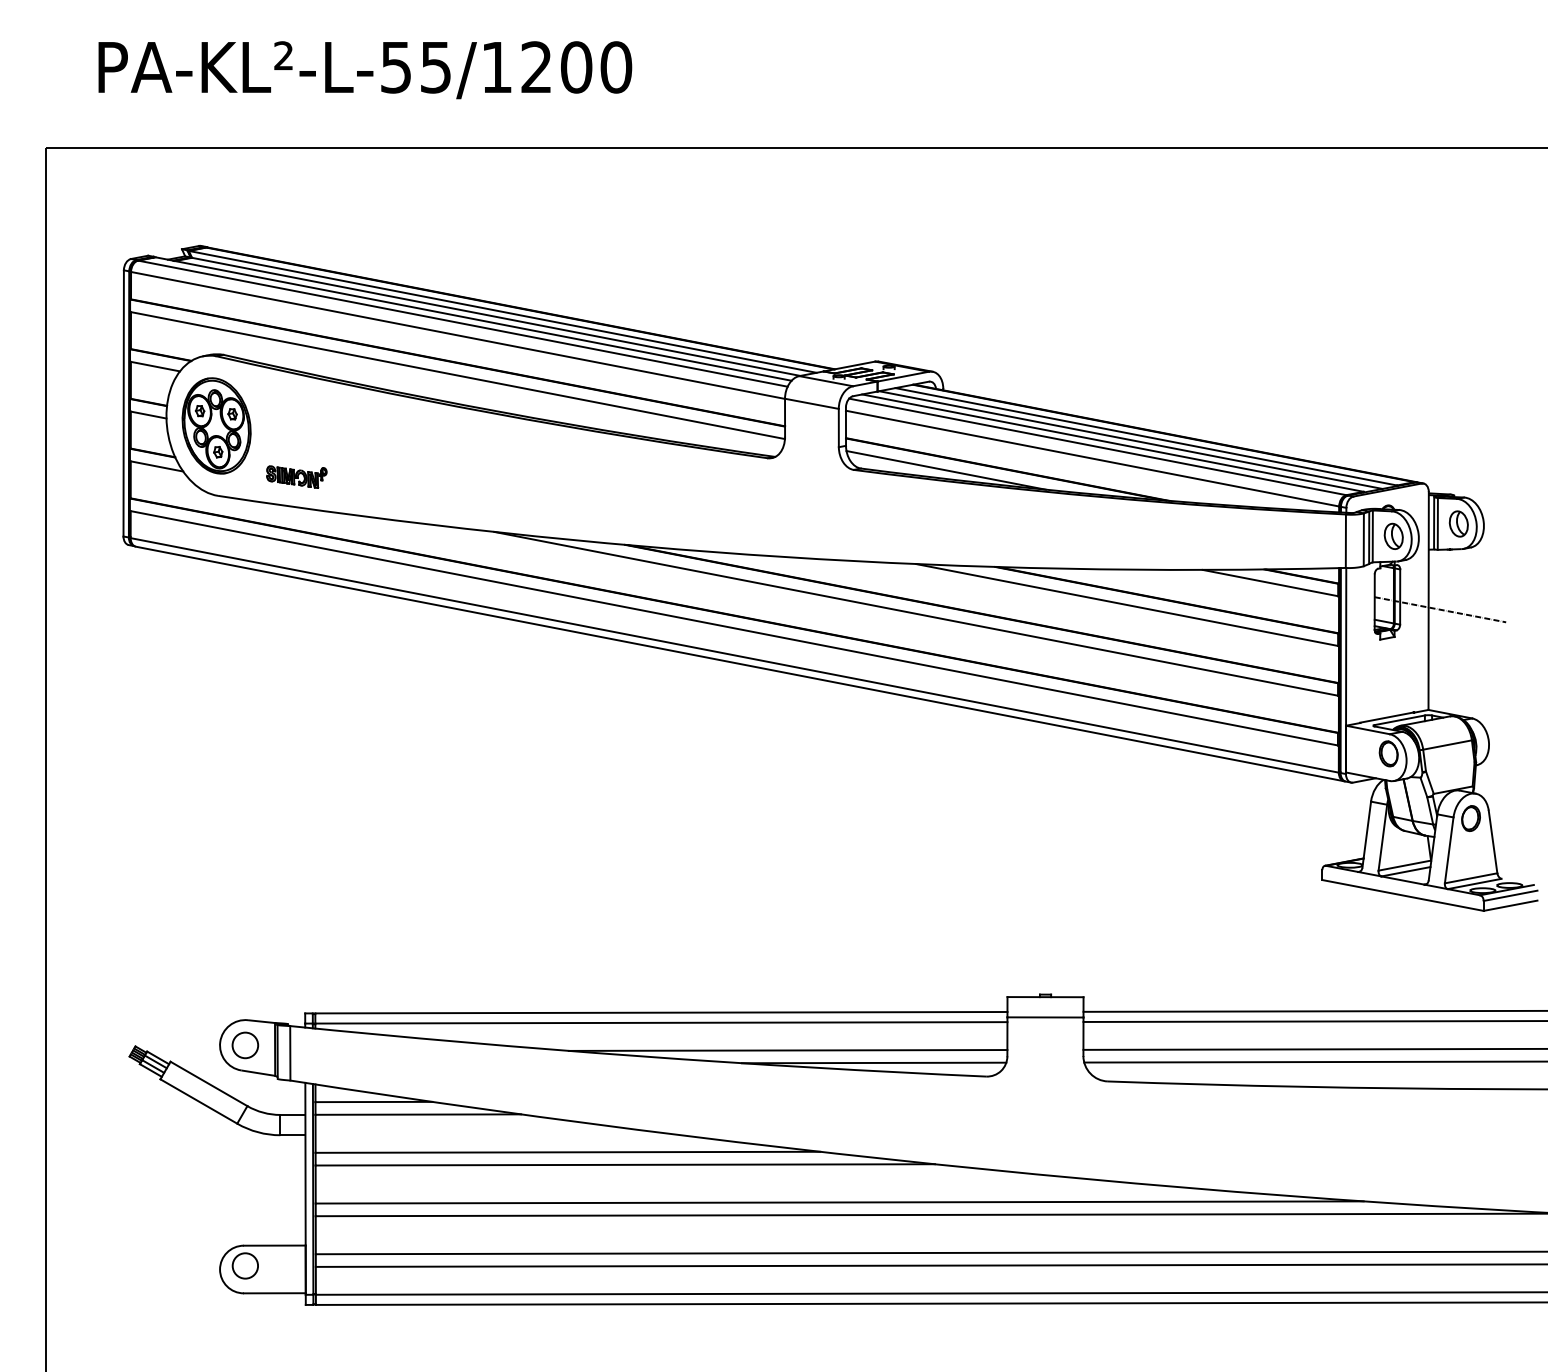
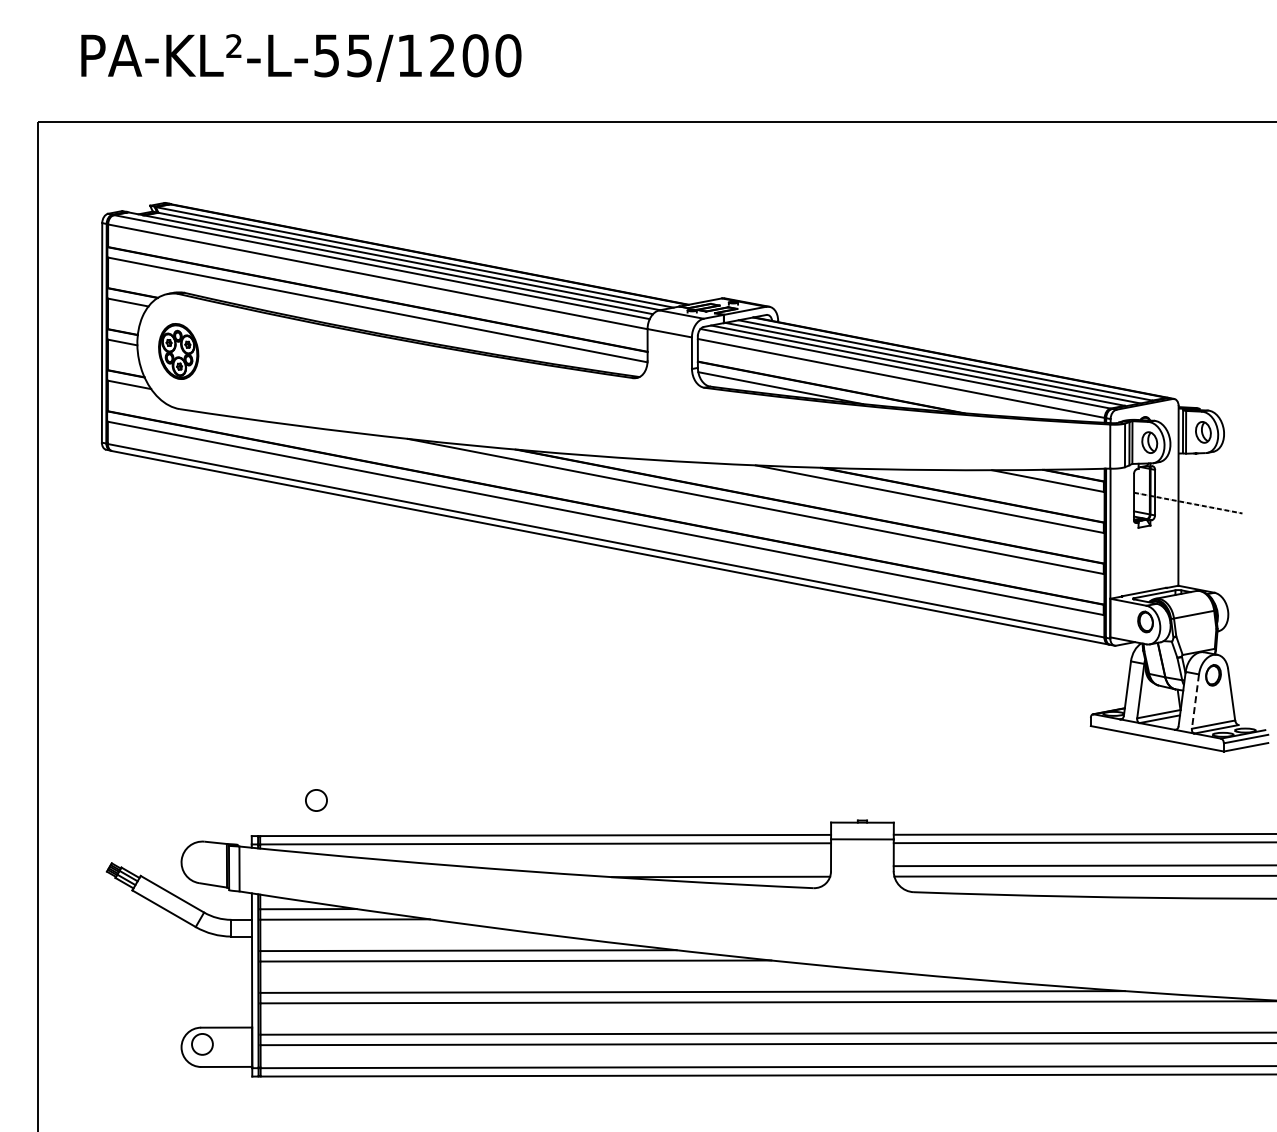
part: (216, 425) -> (178, 351), size x0.7
part: (296, 476) -> (244, 393), removed
line: (1449, 851) -> (1195, 702), solid -> dashed
circle: (245, 1045) -> (316, 800), moved
line: (788, 1050) -> (650, 866), removed

